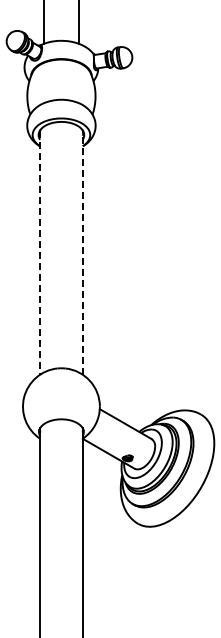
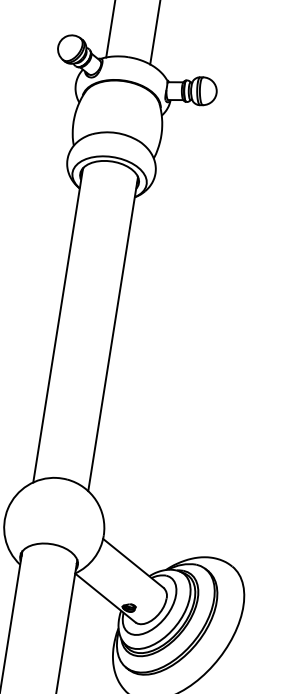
line: (40, 252) -> (58, 325), dashed -> solid
line: (82, 252) -> (112, 333), dashed -> solid

